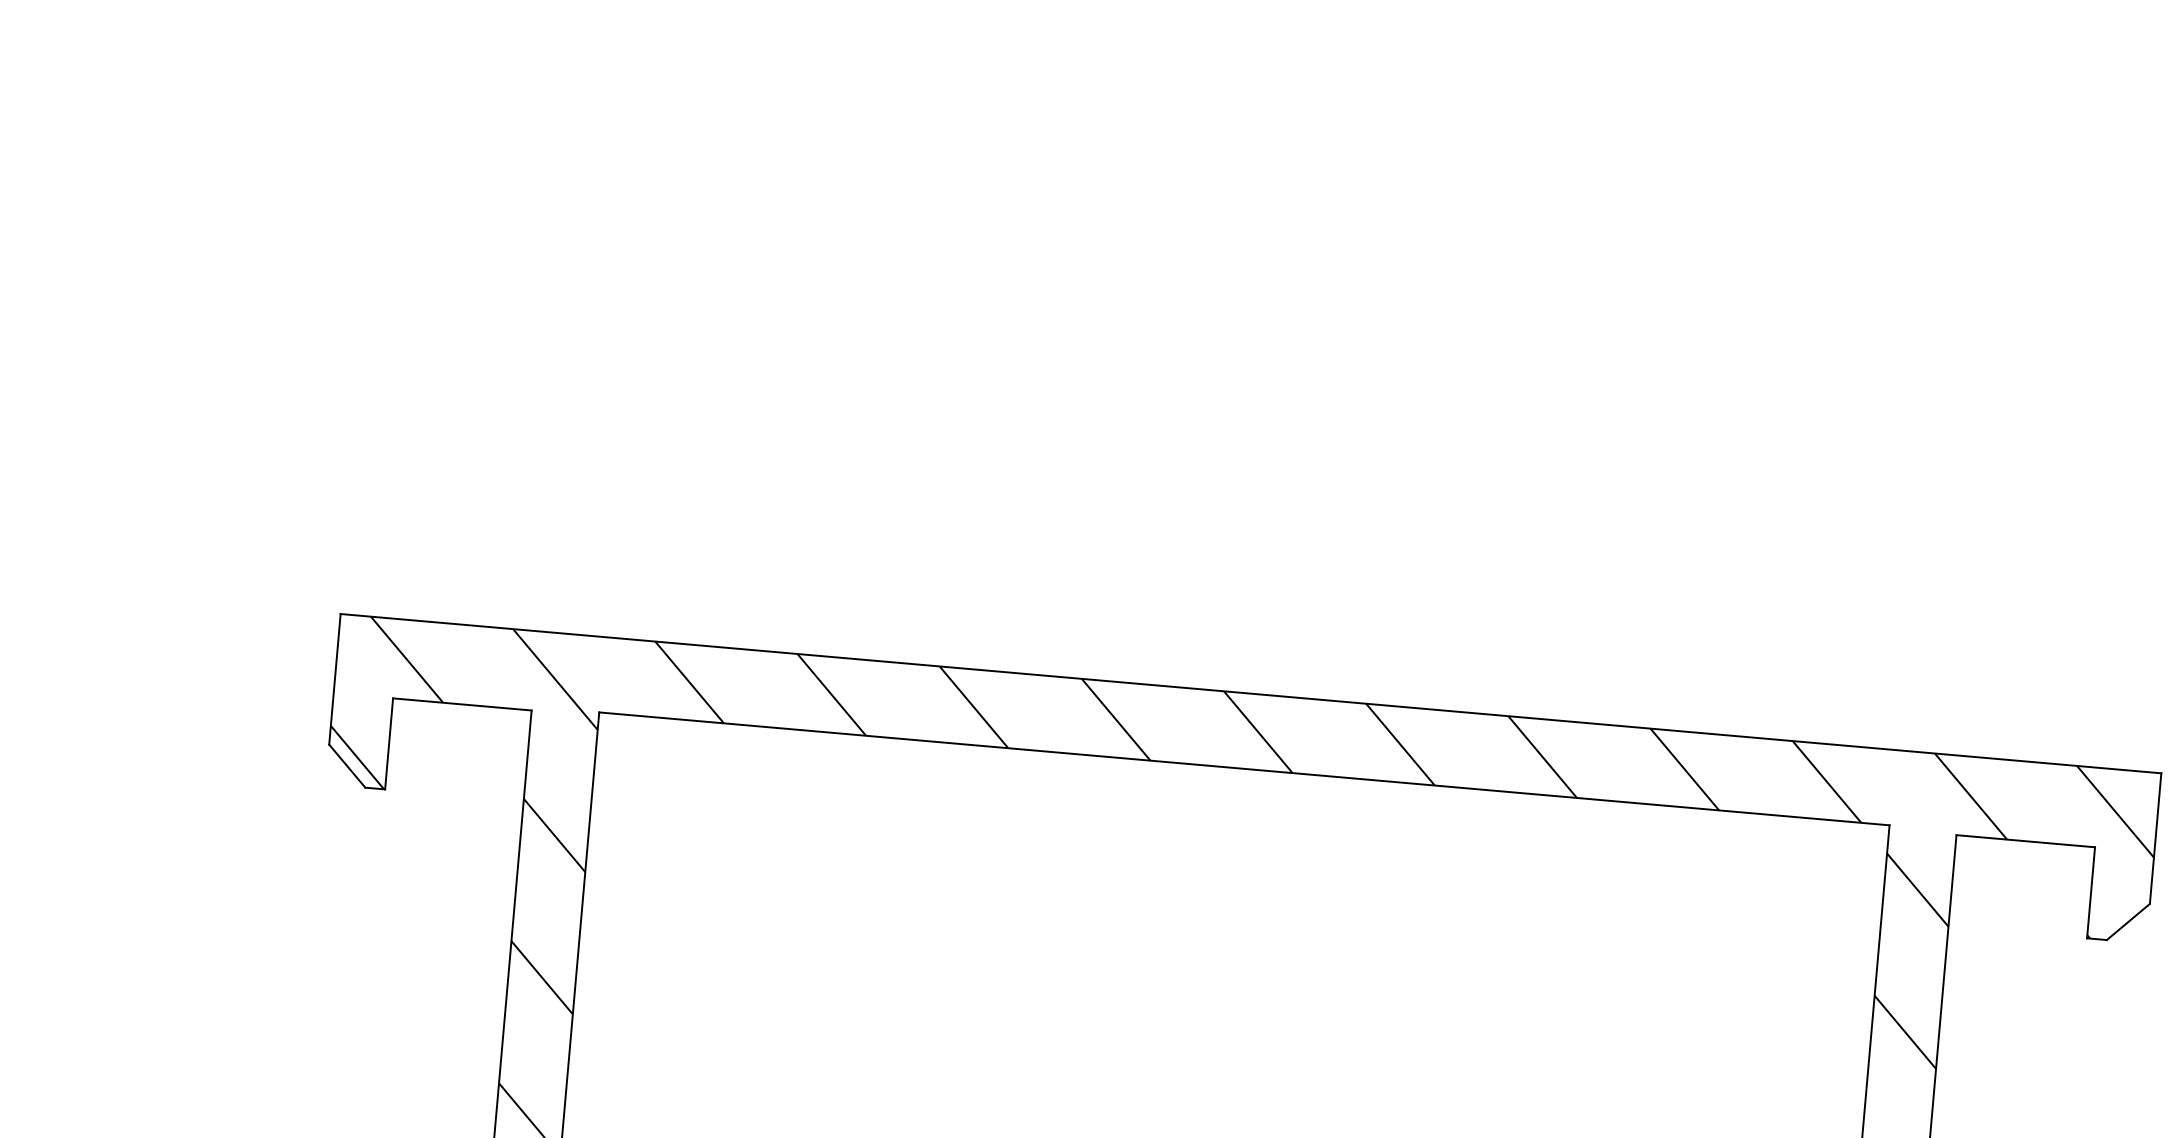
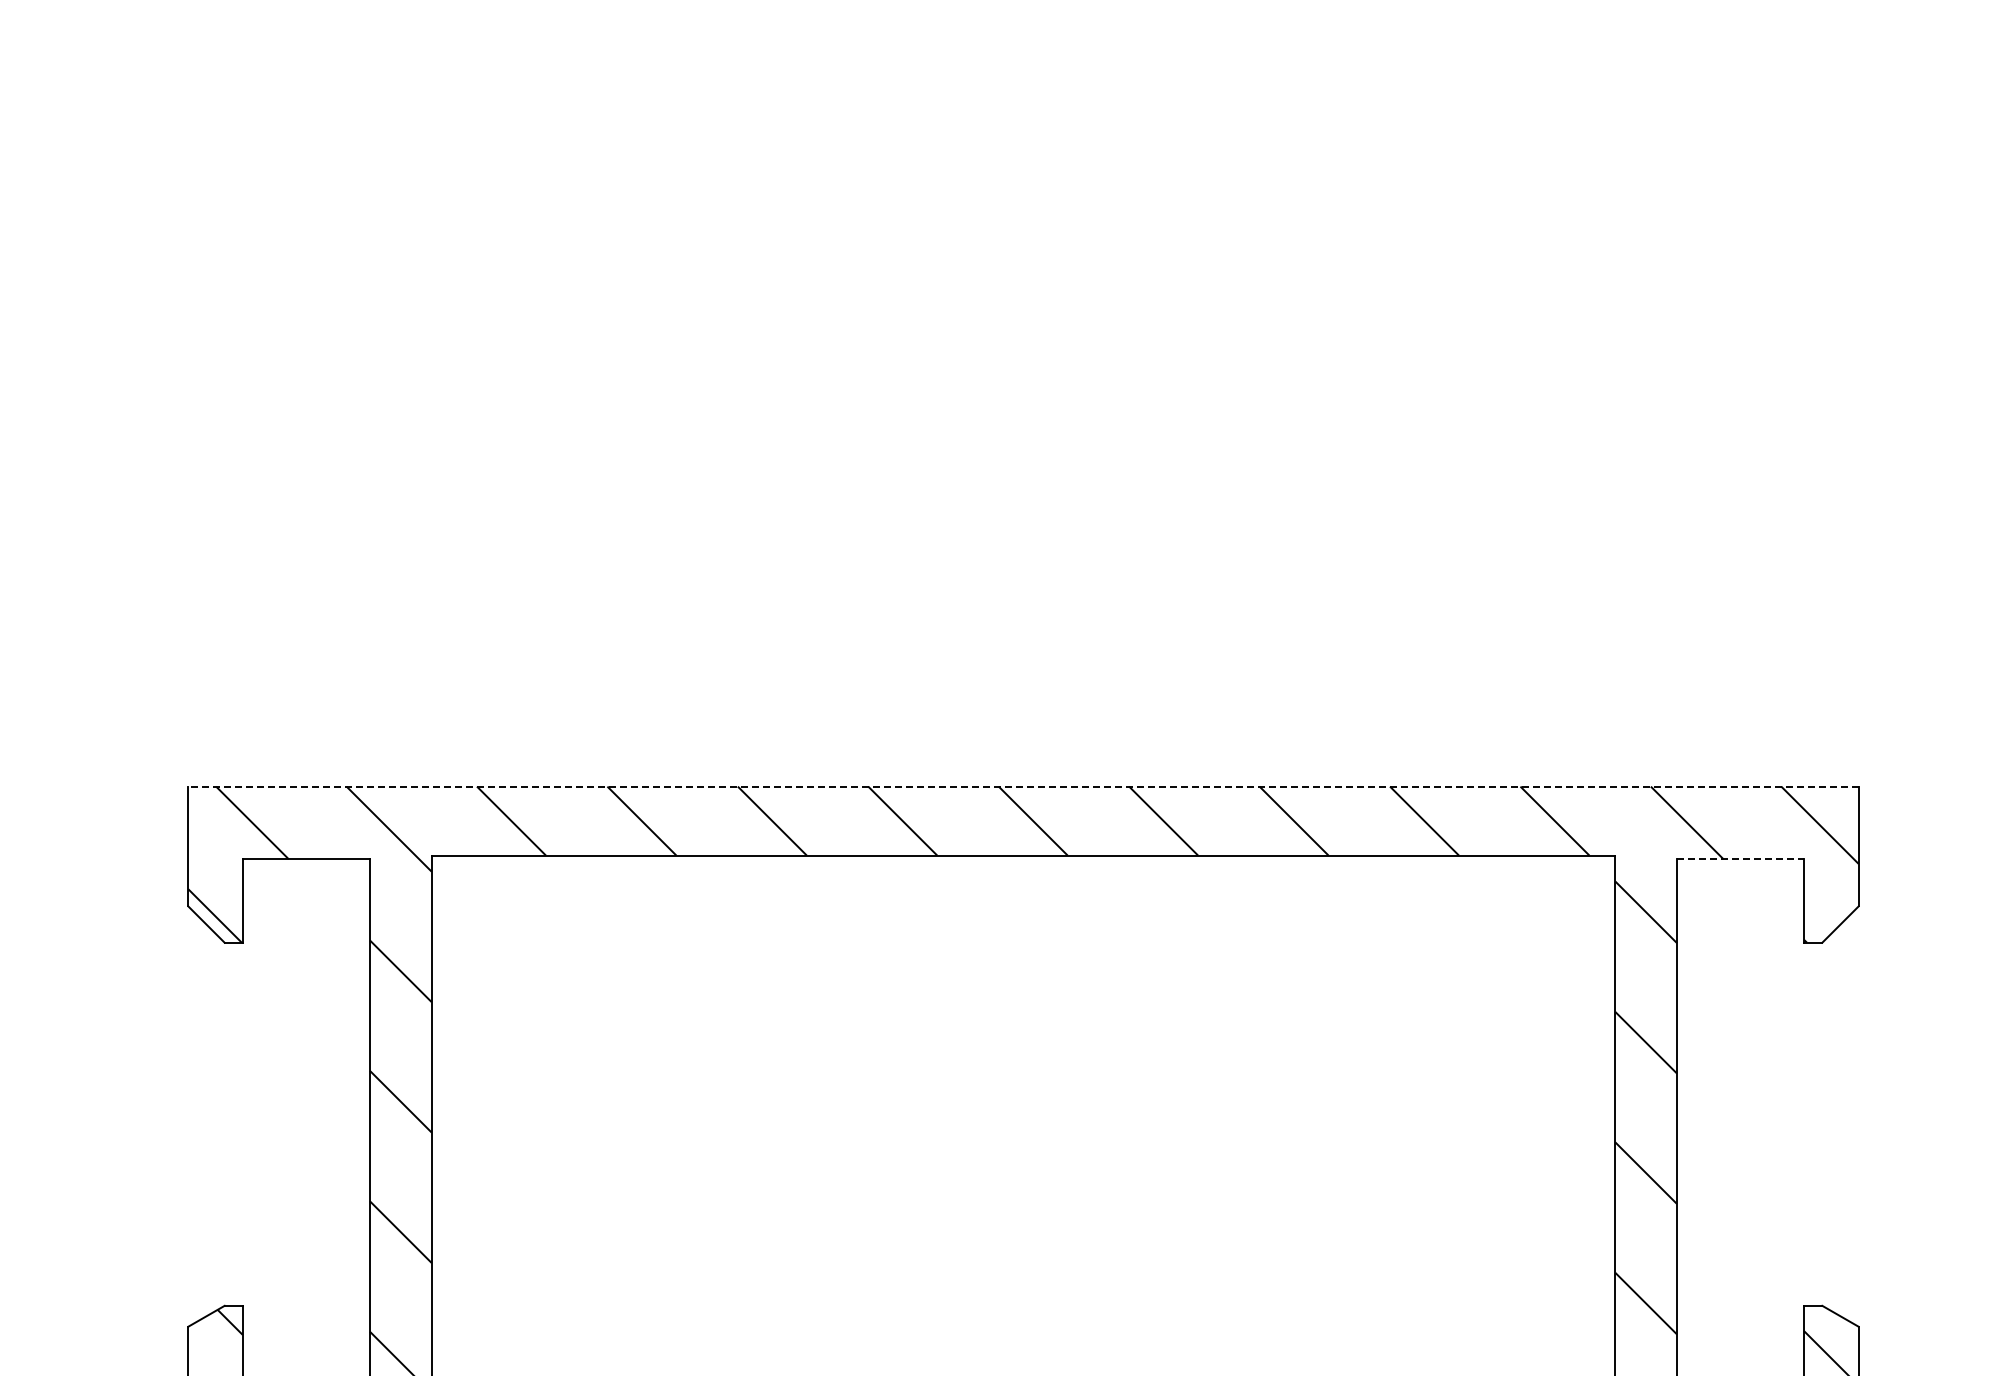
line: (1249, 693) -> (1022, 786), solid -> dashed
line: (2025, 841) -> (1740, 859), solid -> dashed

